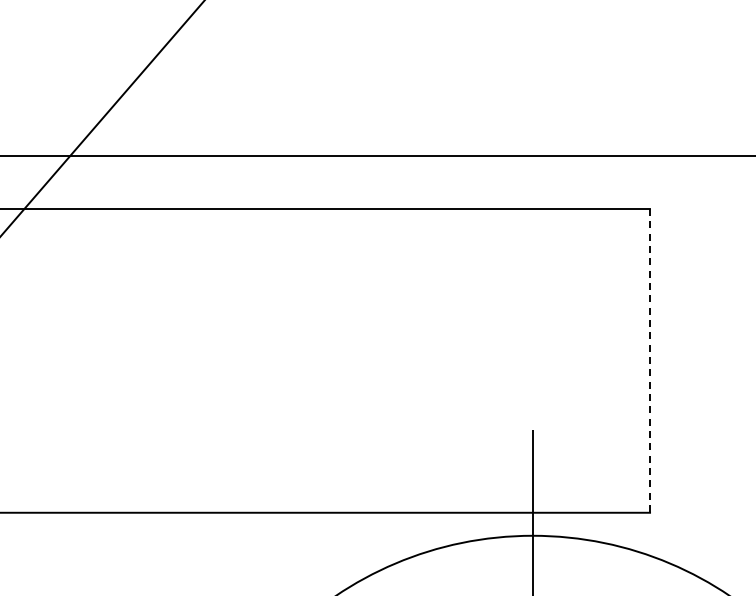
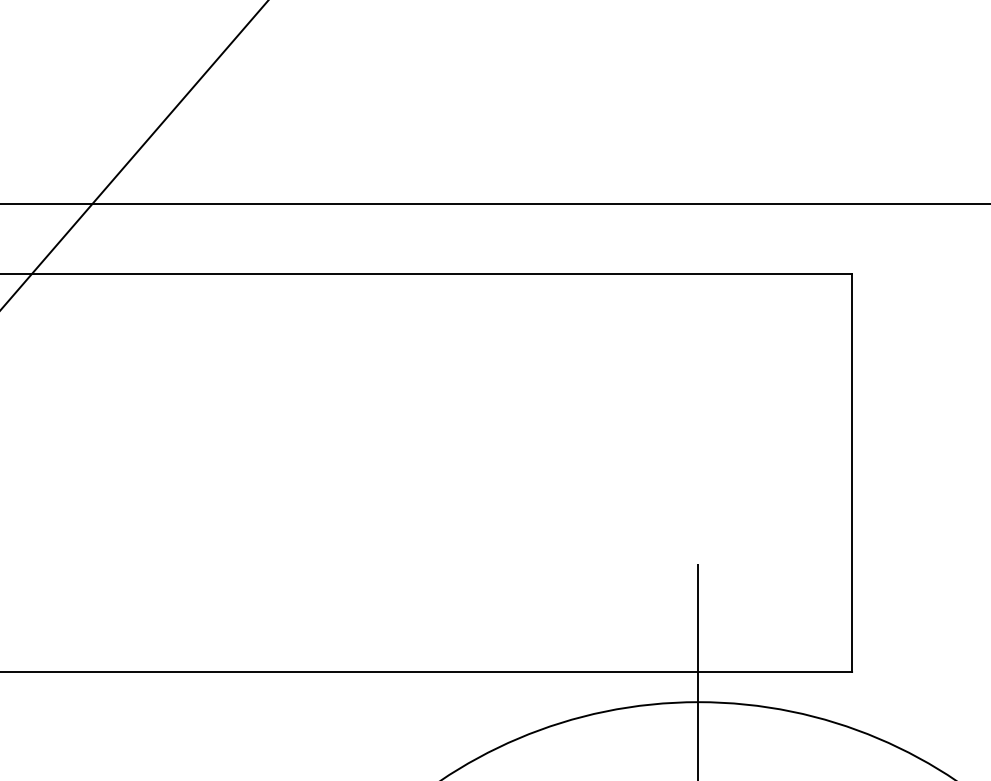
line: (650, 360) -> (852, 472), dashed -> solid

